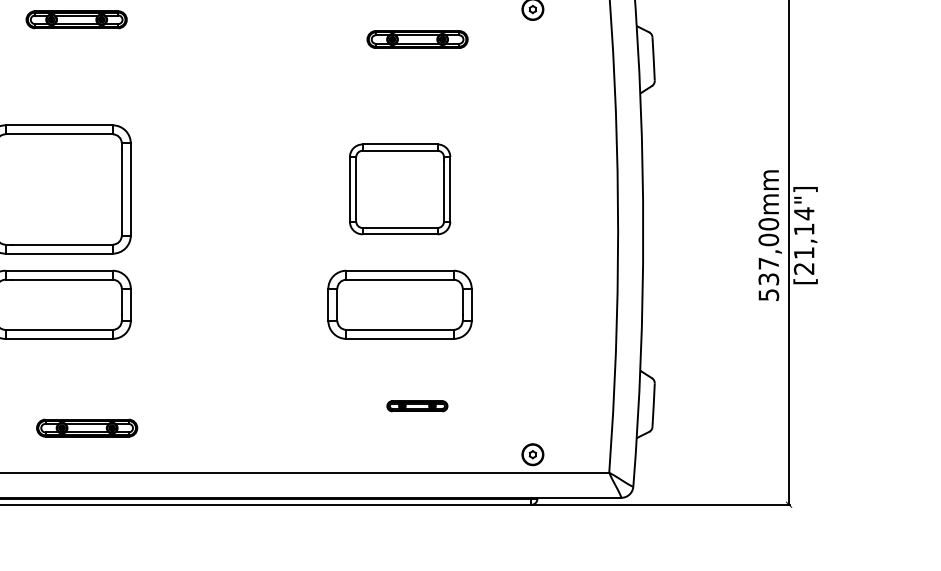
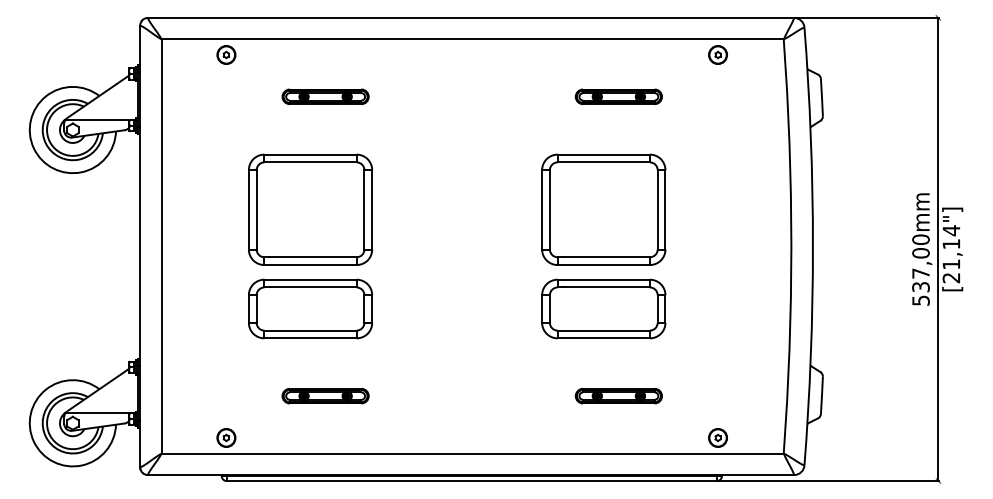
part: (76, 19) -> (325, 96), moved
part: (417, 39) -> (618, 96), moved
part: (399, 189) -> (603, 209), size x1.43
part: (417, 406) -> (618, 396), size x1.67
part: (87, 428) -> (325, 396), moved

